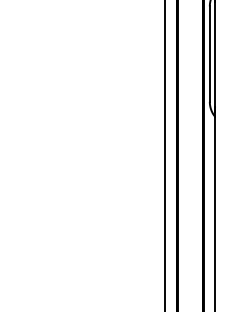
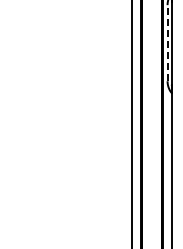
line: (209, 53) -> (167, 42), solid -> dashed

